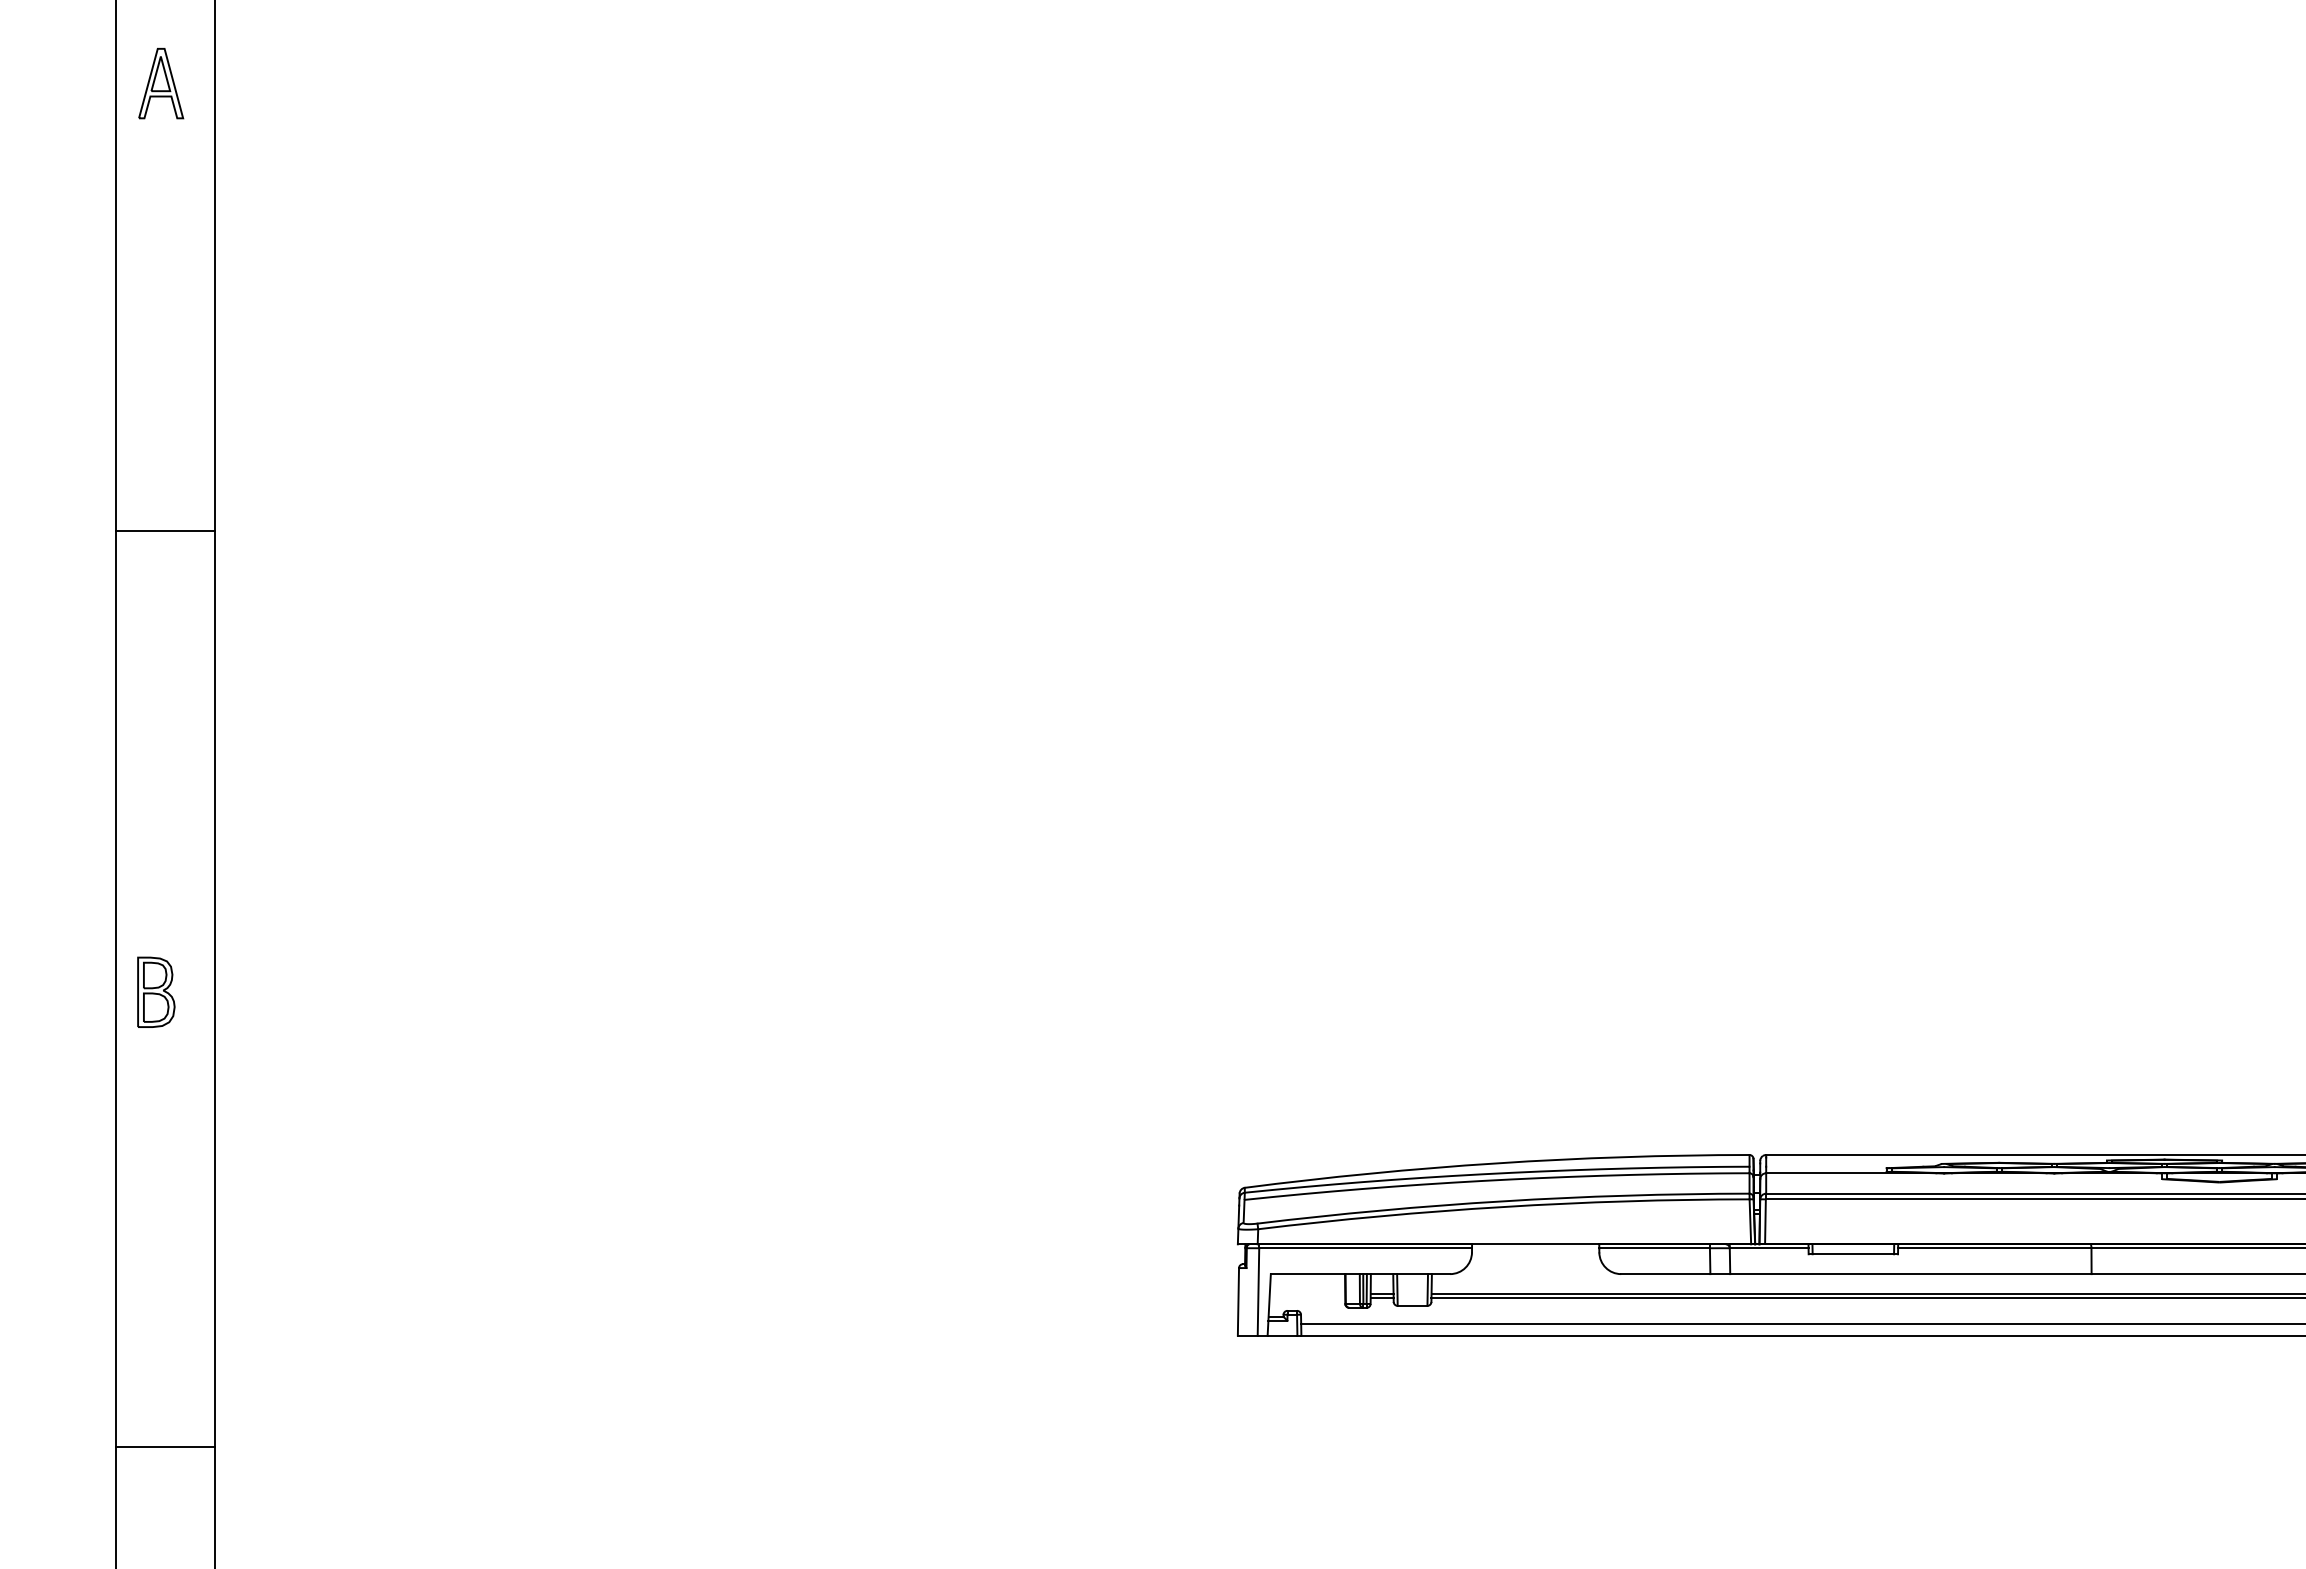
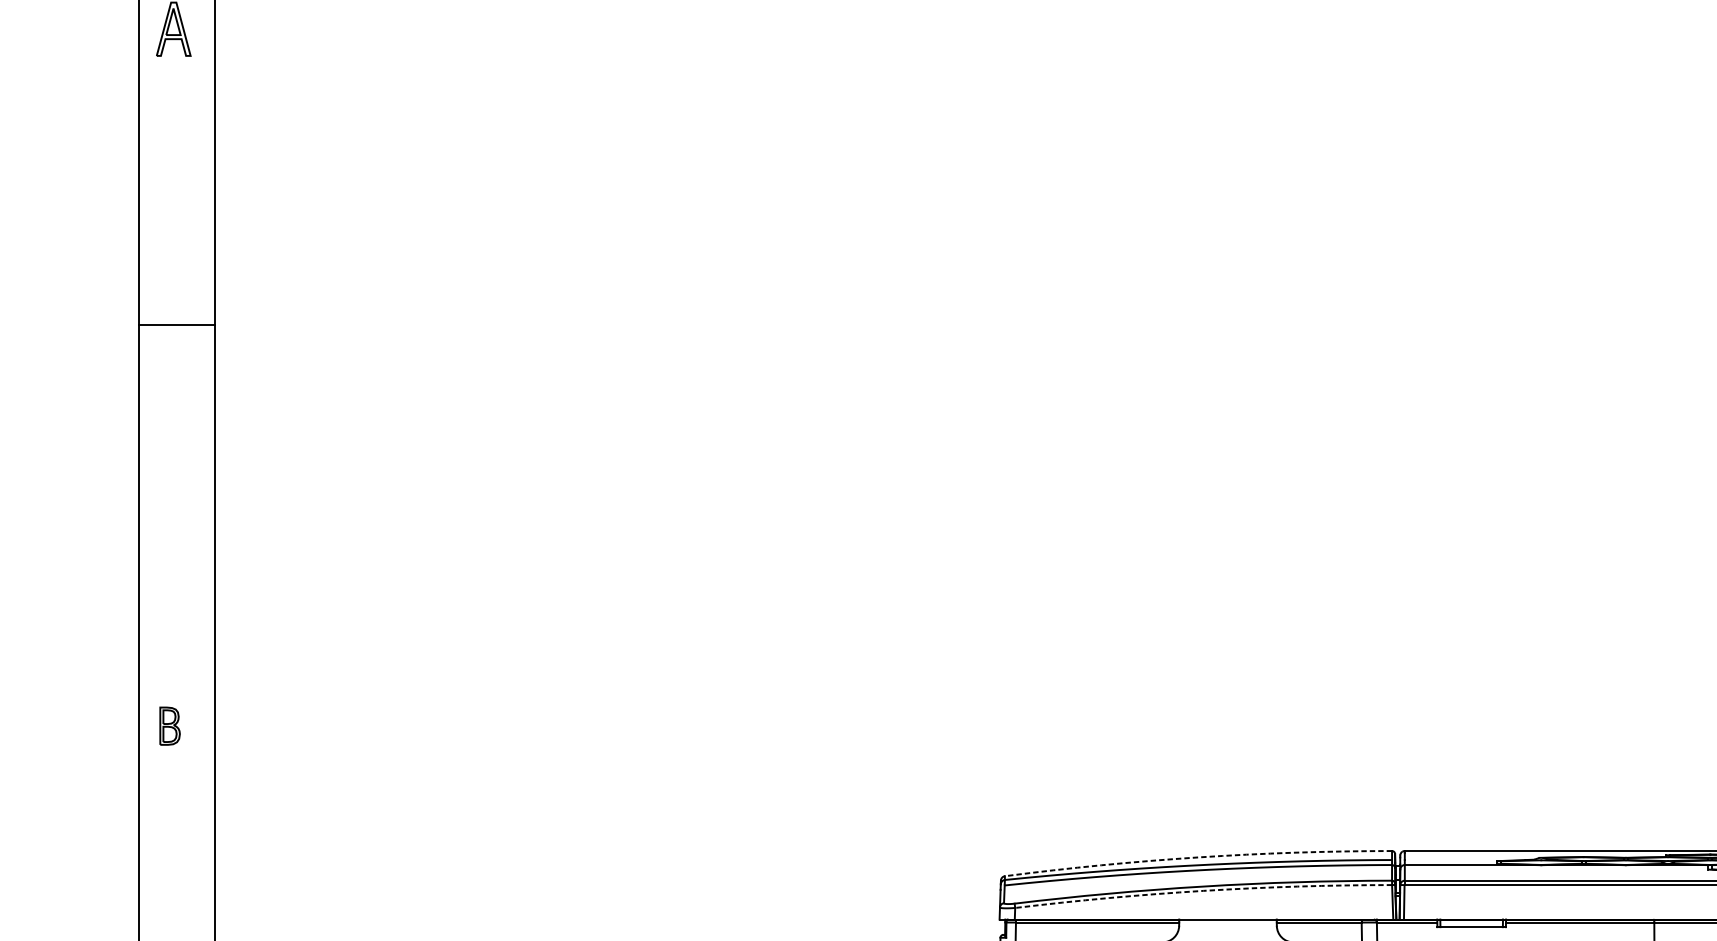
line: (164, 530) -> (176, 324), moved
part: (156, 991) -> (170, 725), size x0.7
arc: (1496, 1163) -> (1197, 857), solid -> dashed
arc: (1503, 1206) -> (1203, 890), solid -> dashed

